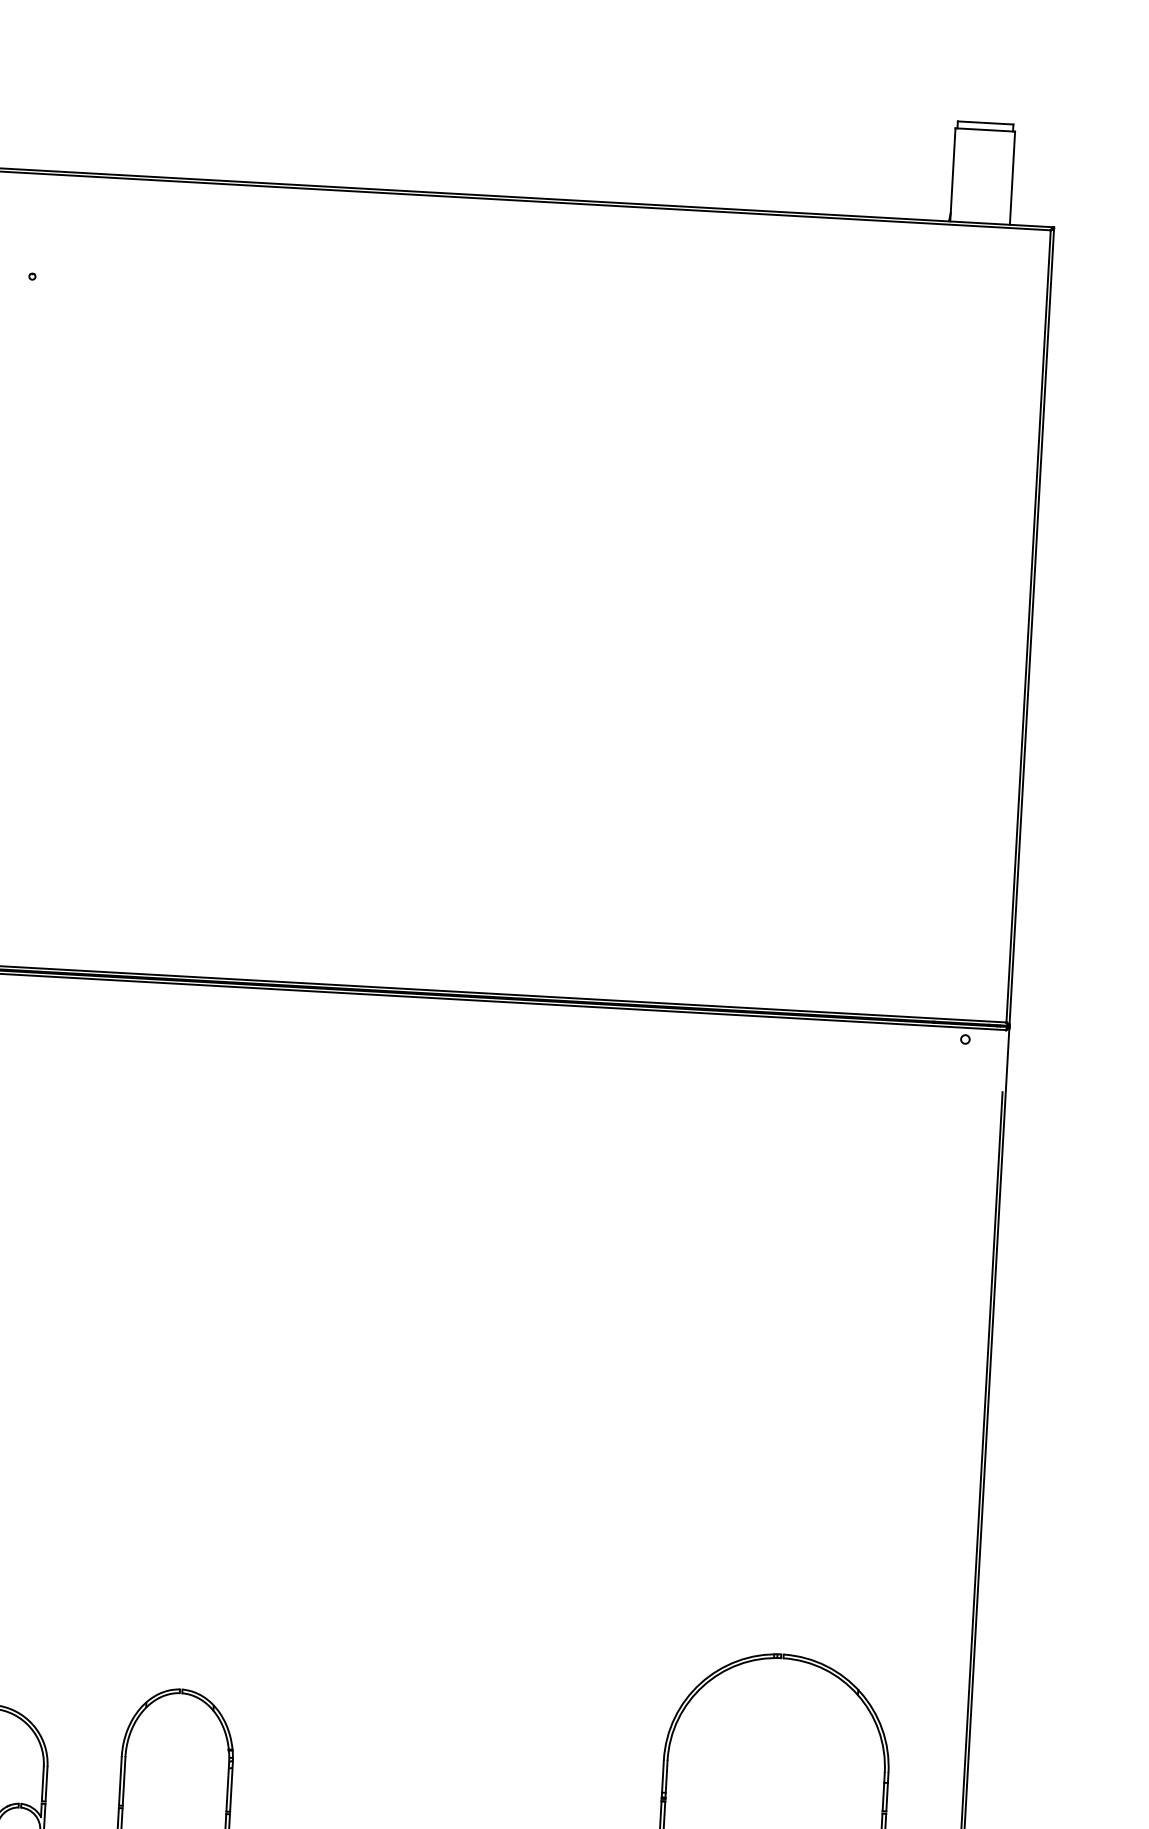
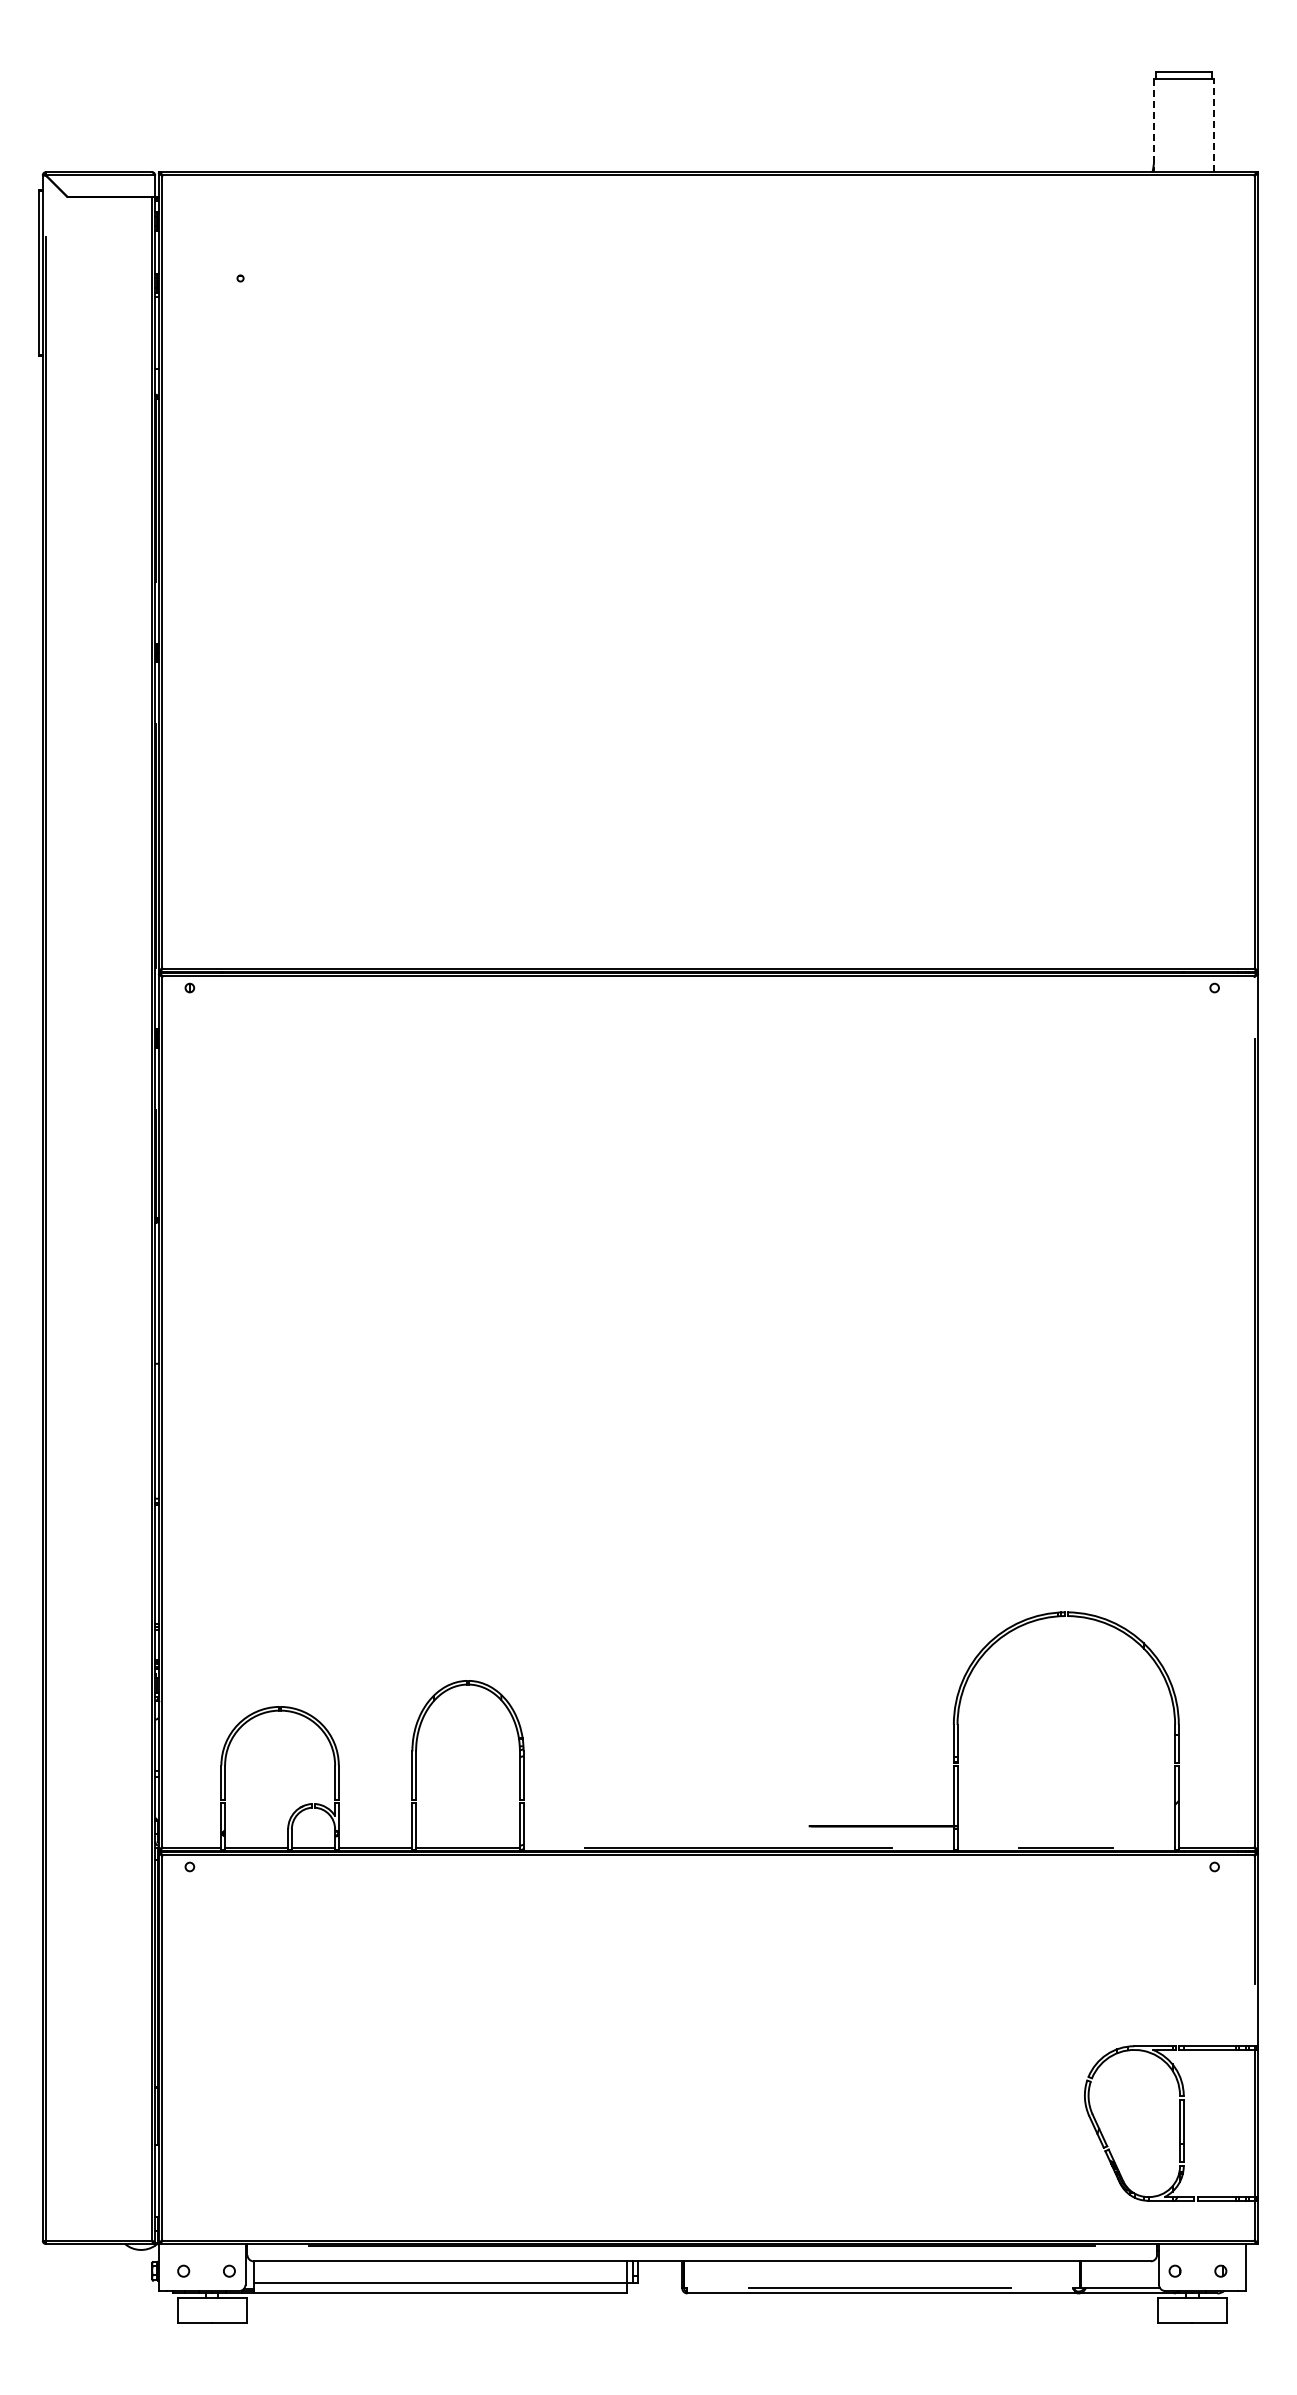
line: (952, 174) -> (1153, 125), solid -> dashed
line: (1012, 178) -> (1213, 125), solid -> dashed

